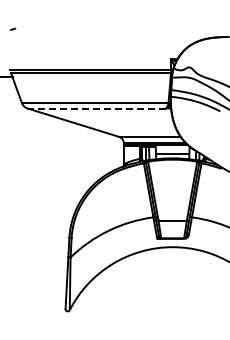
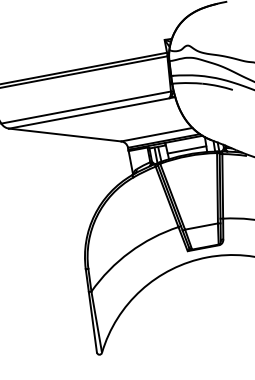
line: (96, 108) -> (88, 113), dashed -> solid

